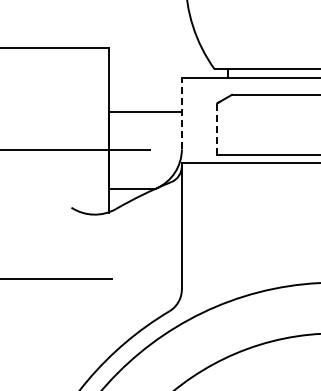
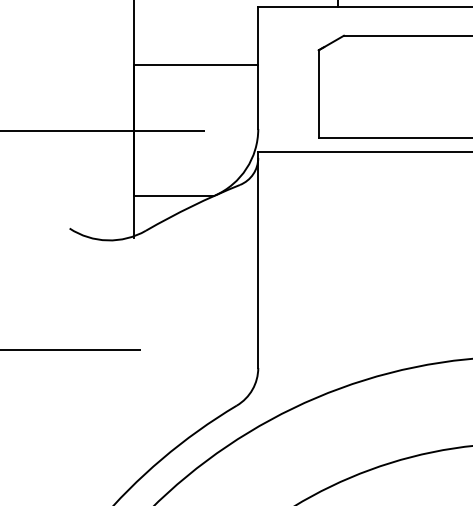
line: (181, 113) -> (257, 67), dashed -> solid
line: (217, 128) -> (319, 93), dashed -> solid

